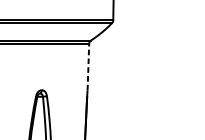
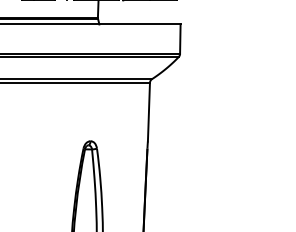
line: (88, 66) -> (148, 111), dashed -> solid

